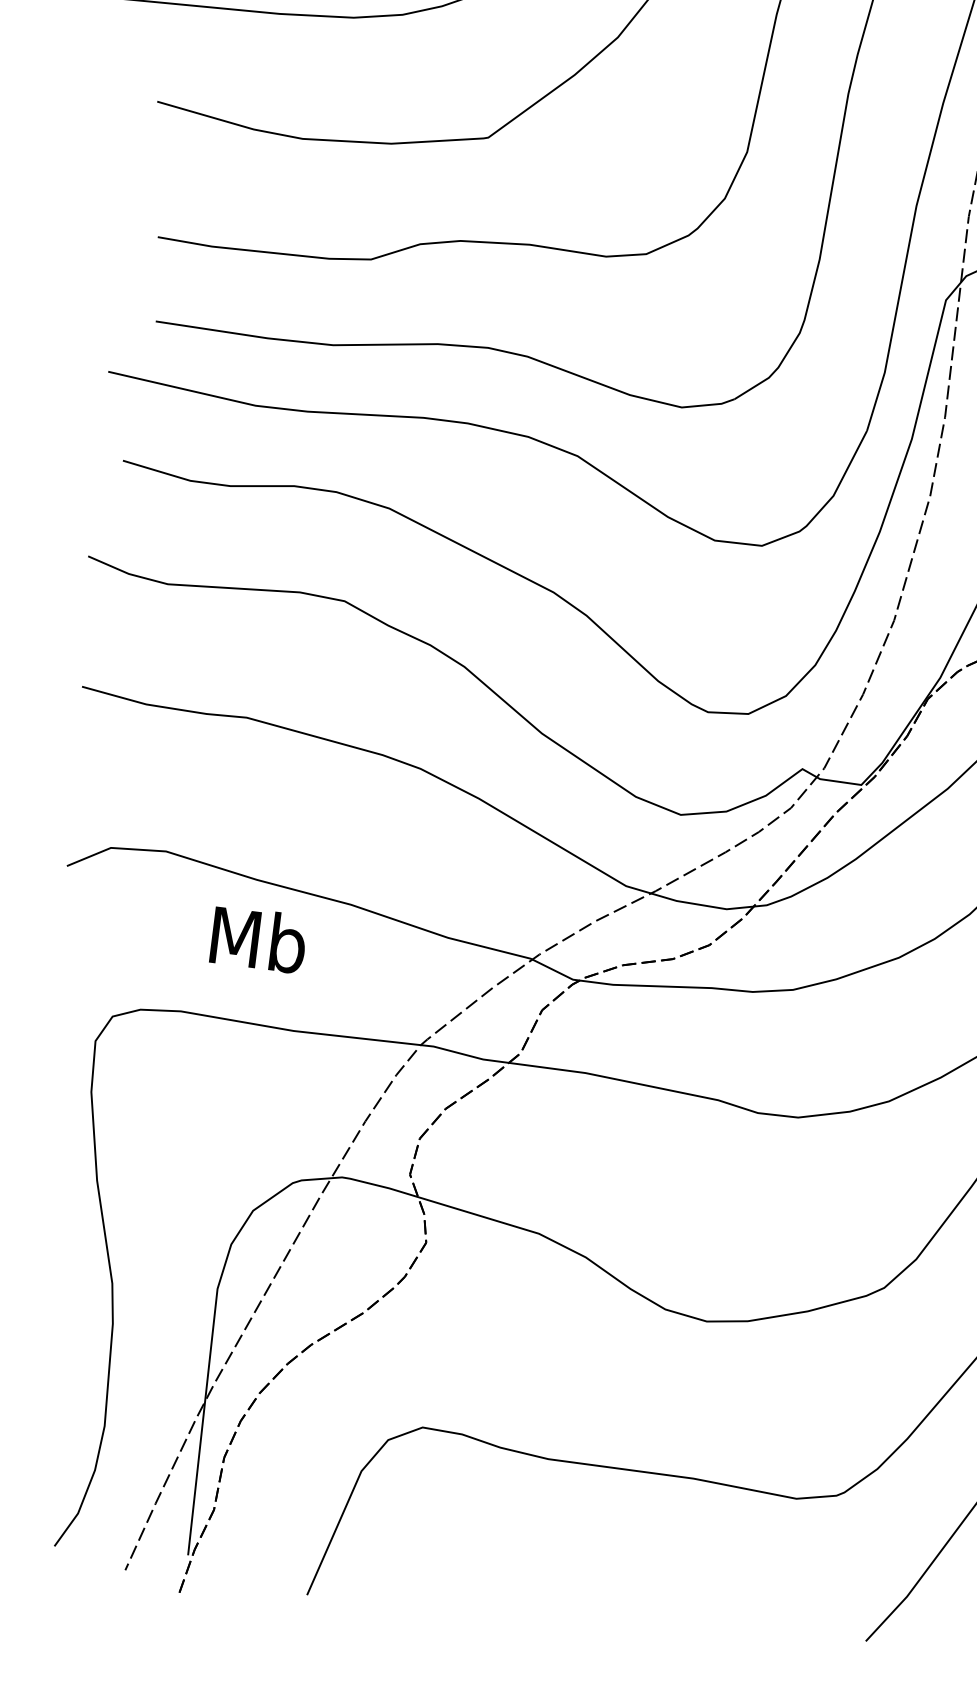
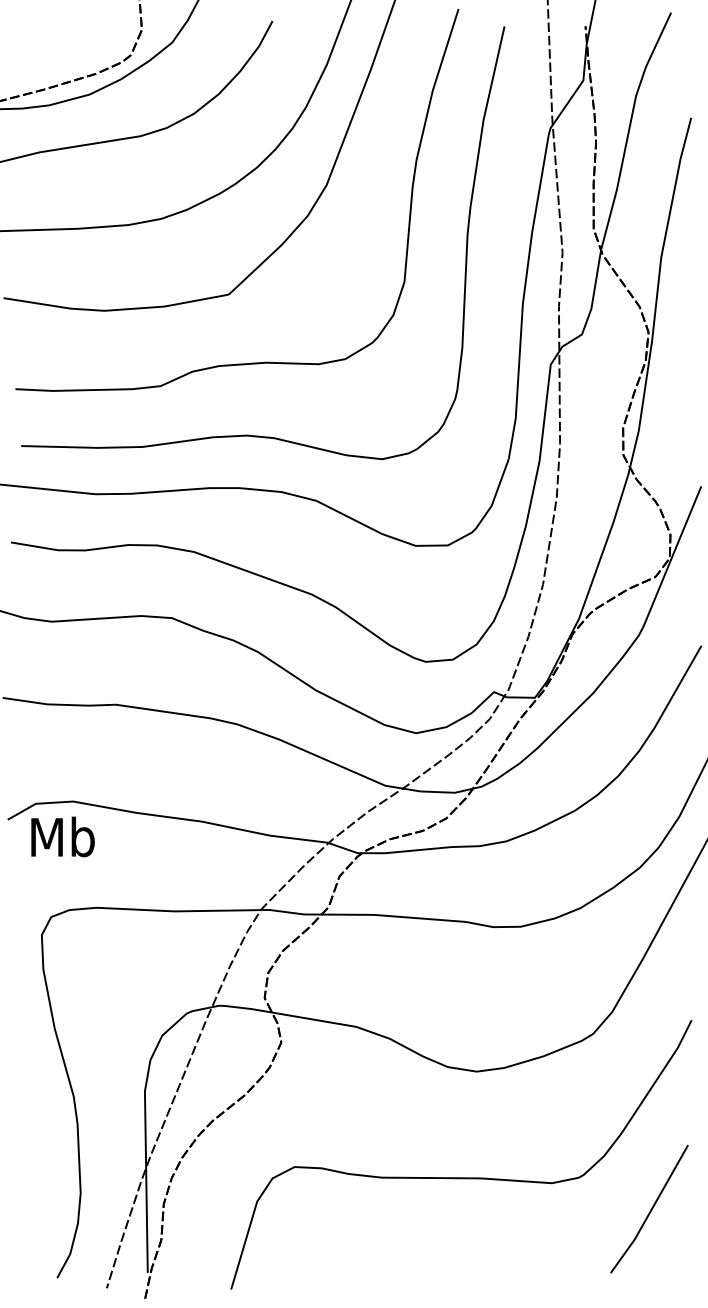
text: (258, 938) -> (62, 836), moved

